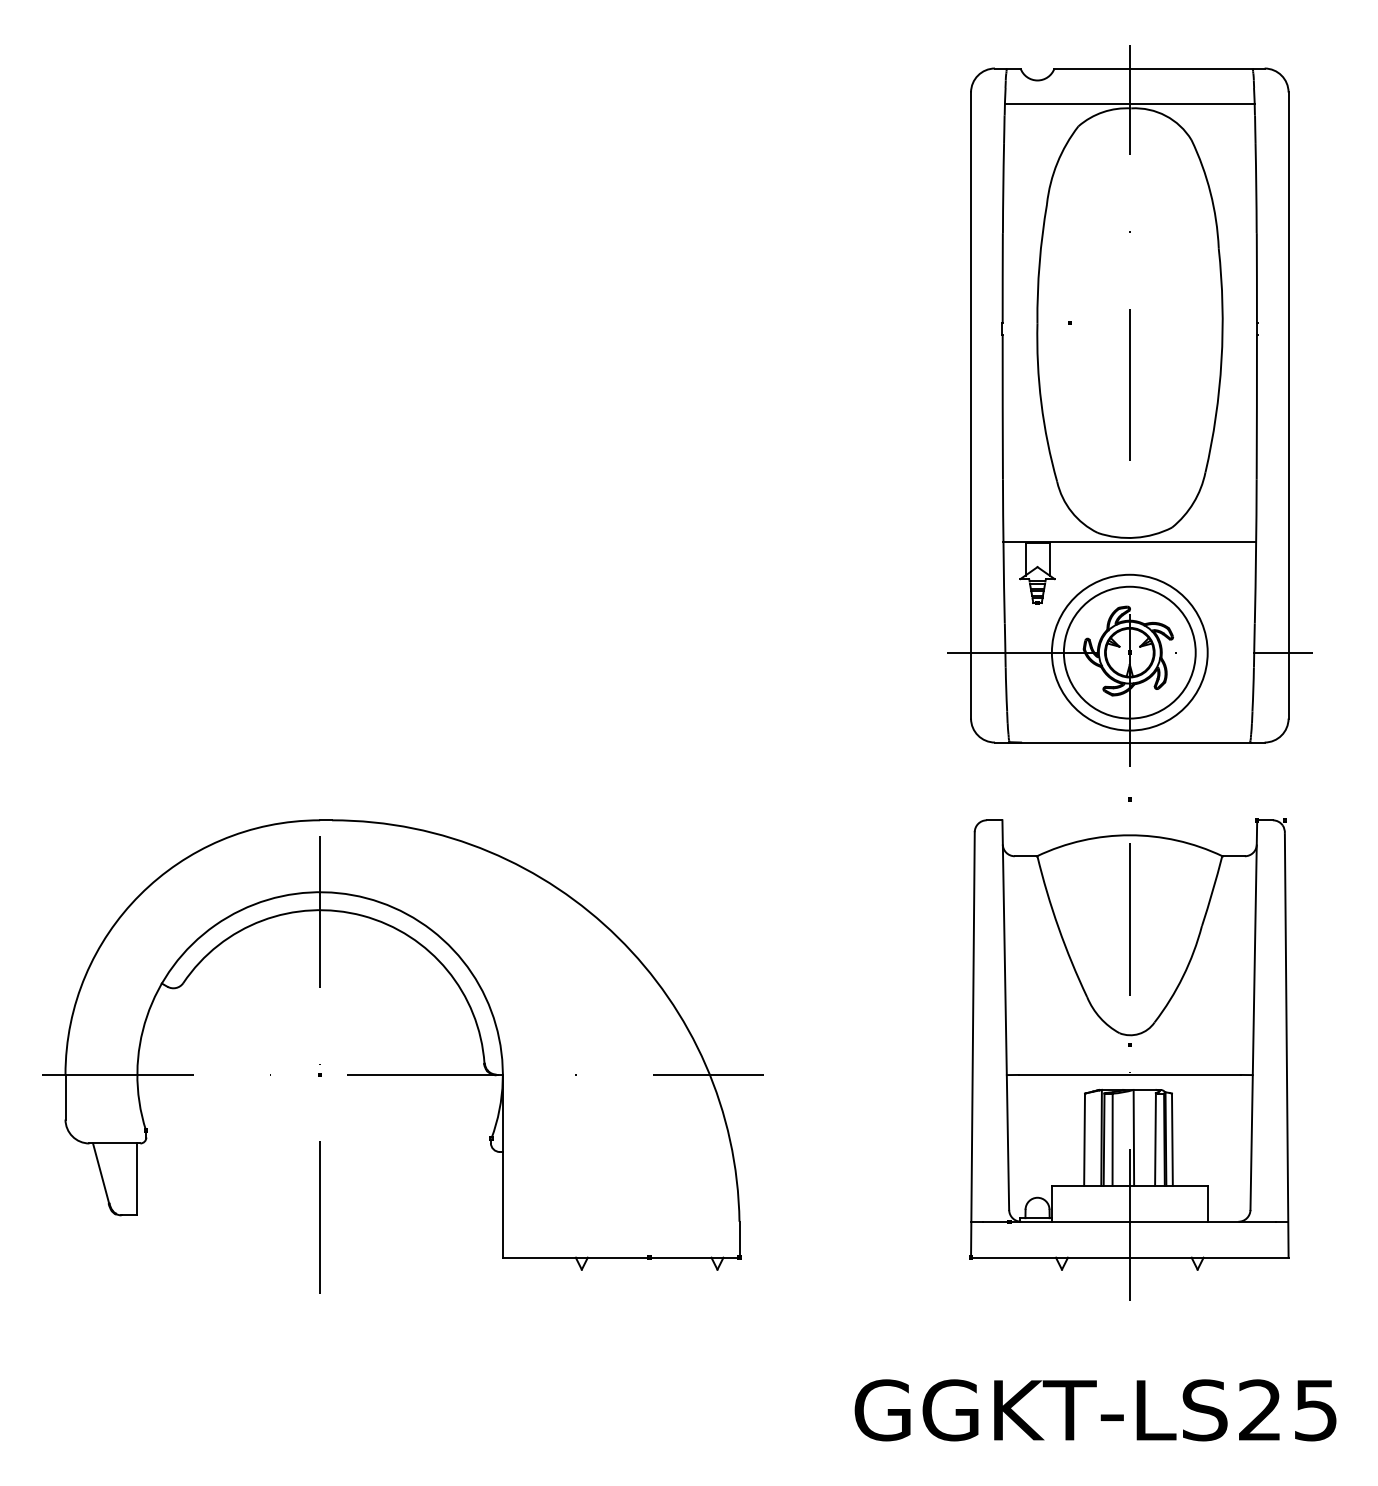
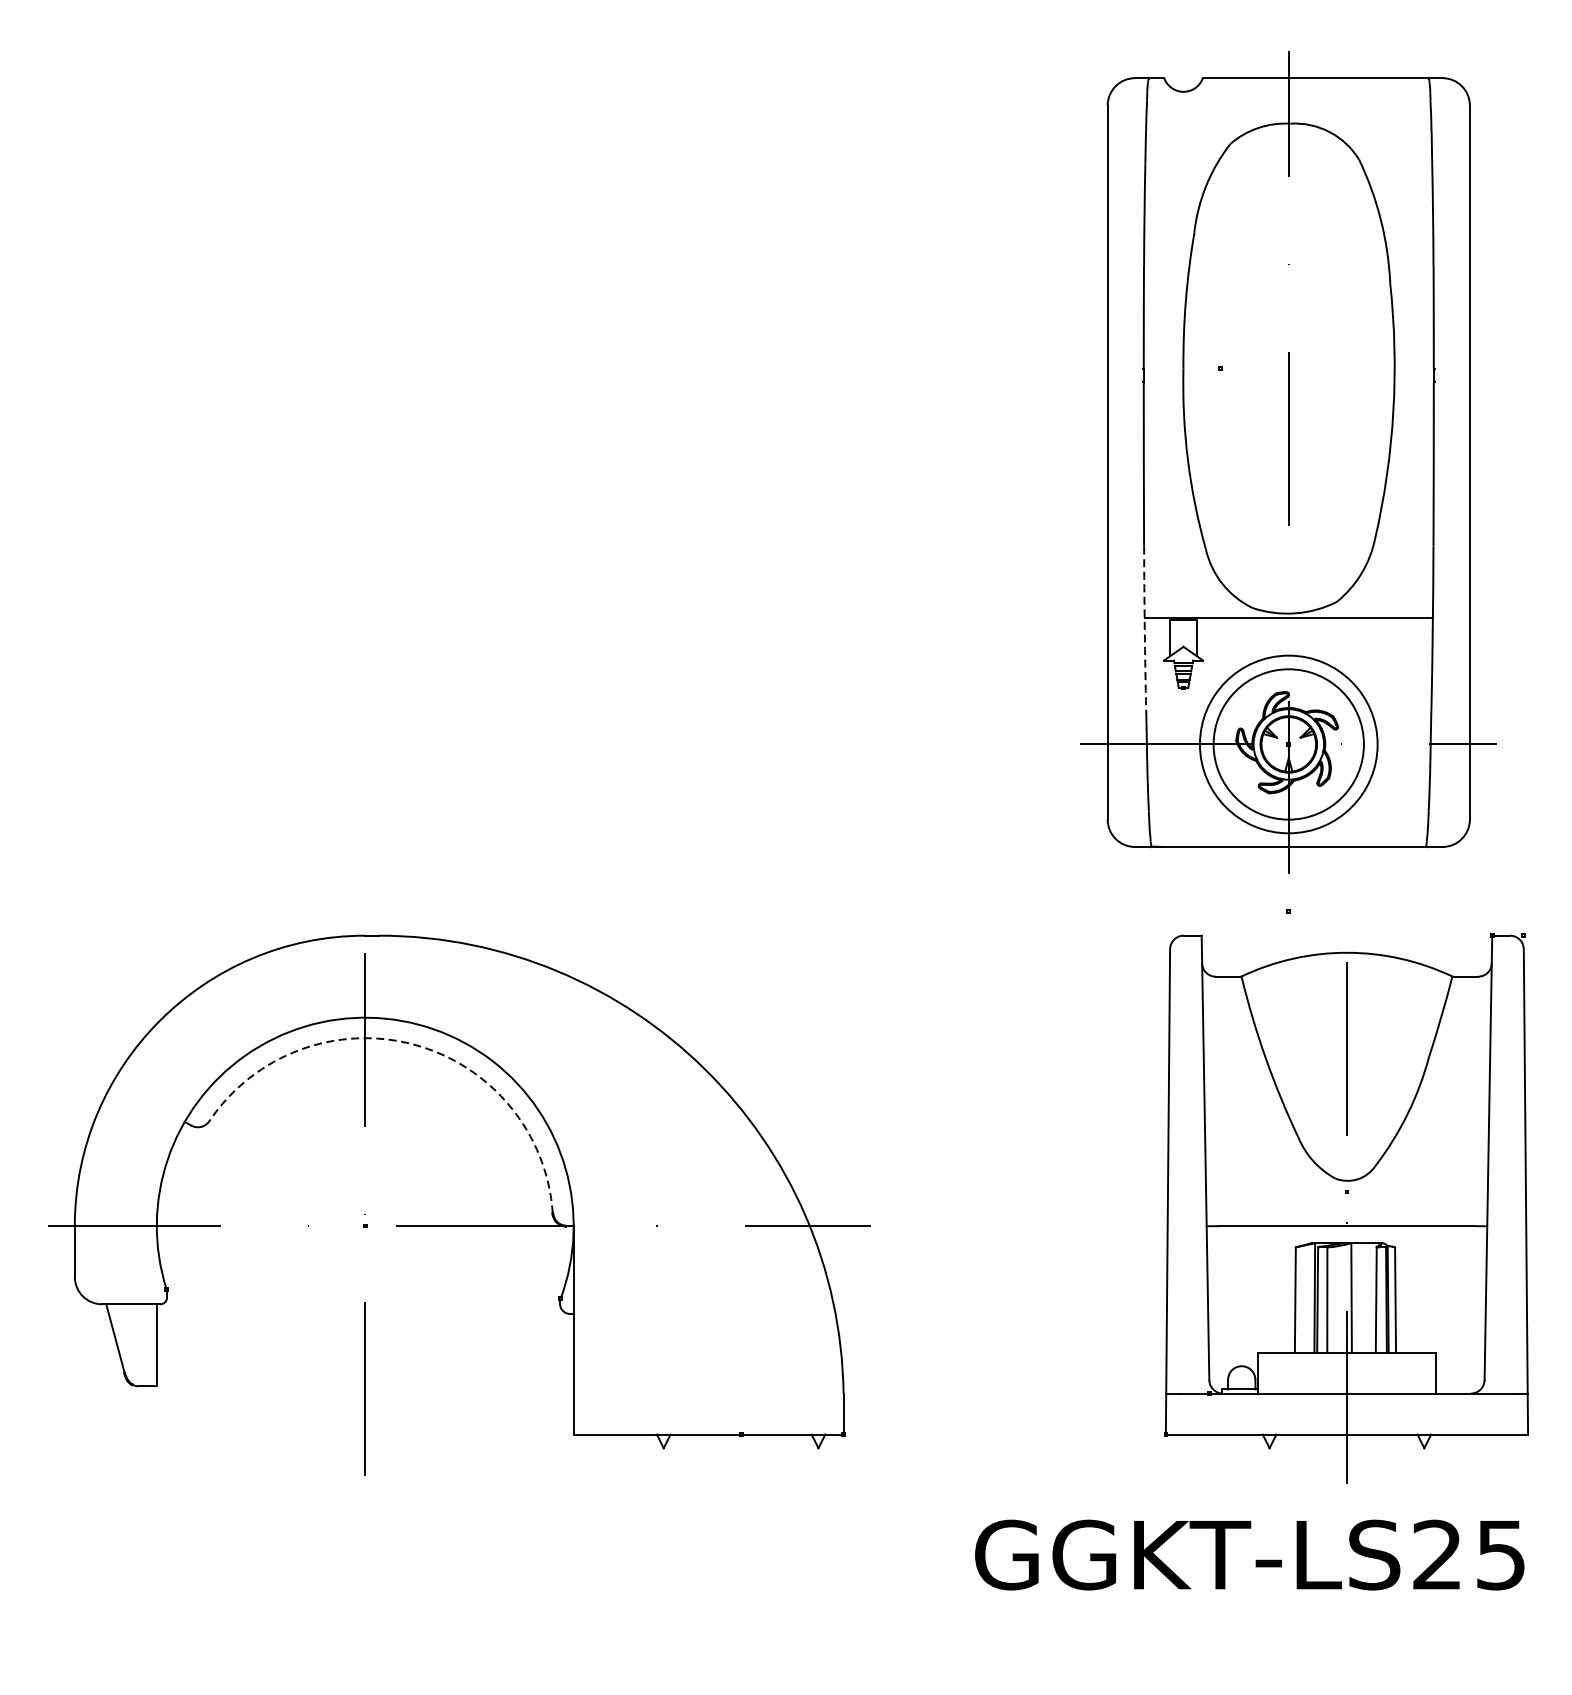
line: (1129, 104) -> (1288, 119), removed
arc: (1003, 551) -> (1144, 629), solid -> dashed
arc: (362, 915) -> (413, 1044), solid -> dashed
part: (1129, 1059) -> (1346, 1208), moved
text: (1095, 1410) -> (1249, 1555), moved

